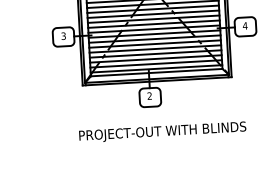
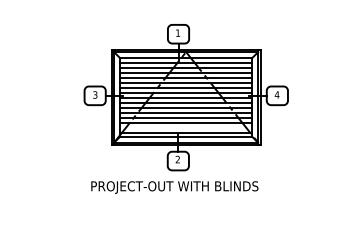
line: (156, 63) -> (186, 127), removed
text: (162, 132) -> (174, 187), moved

